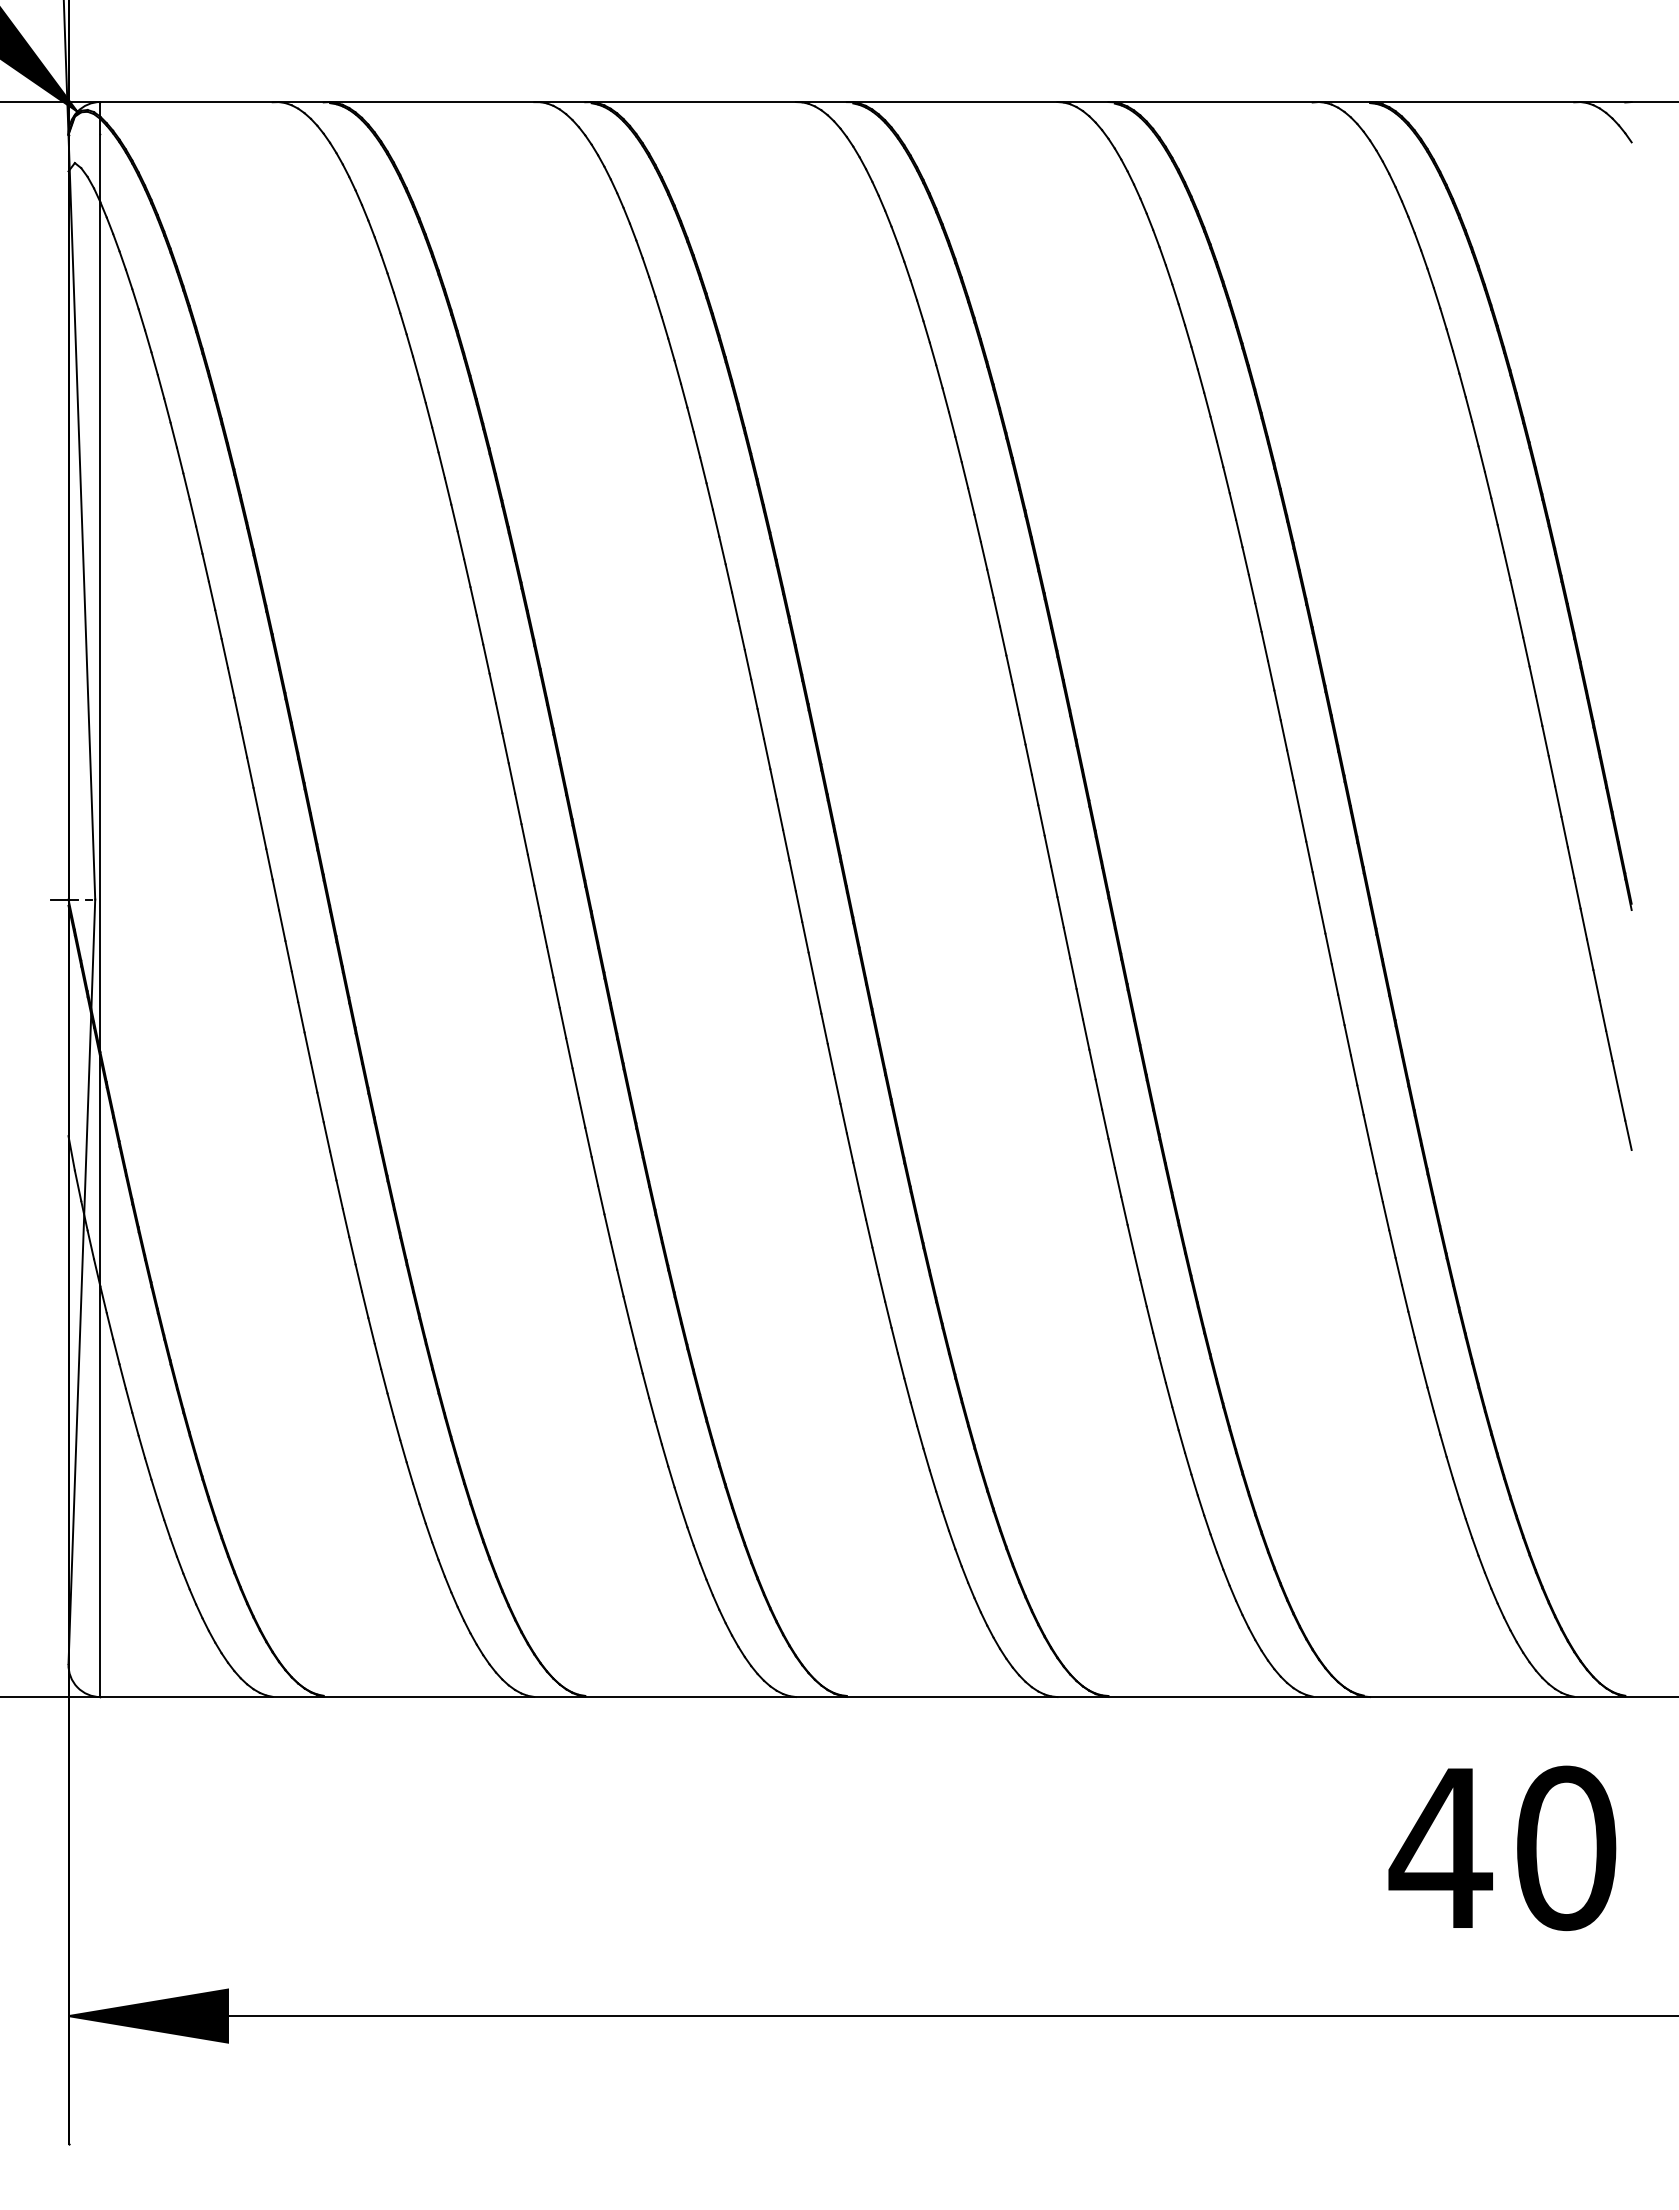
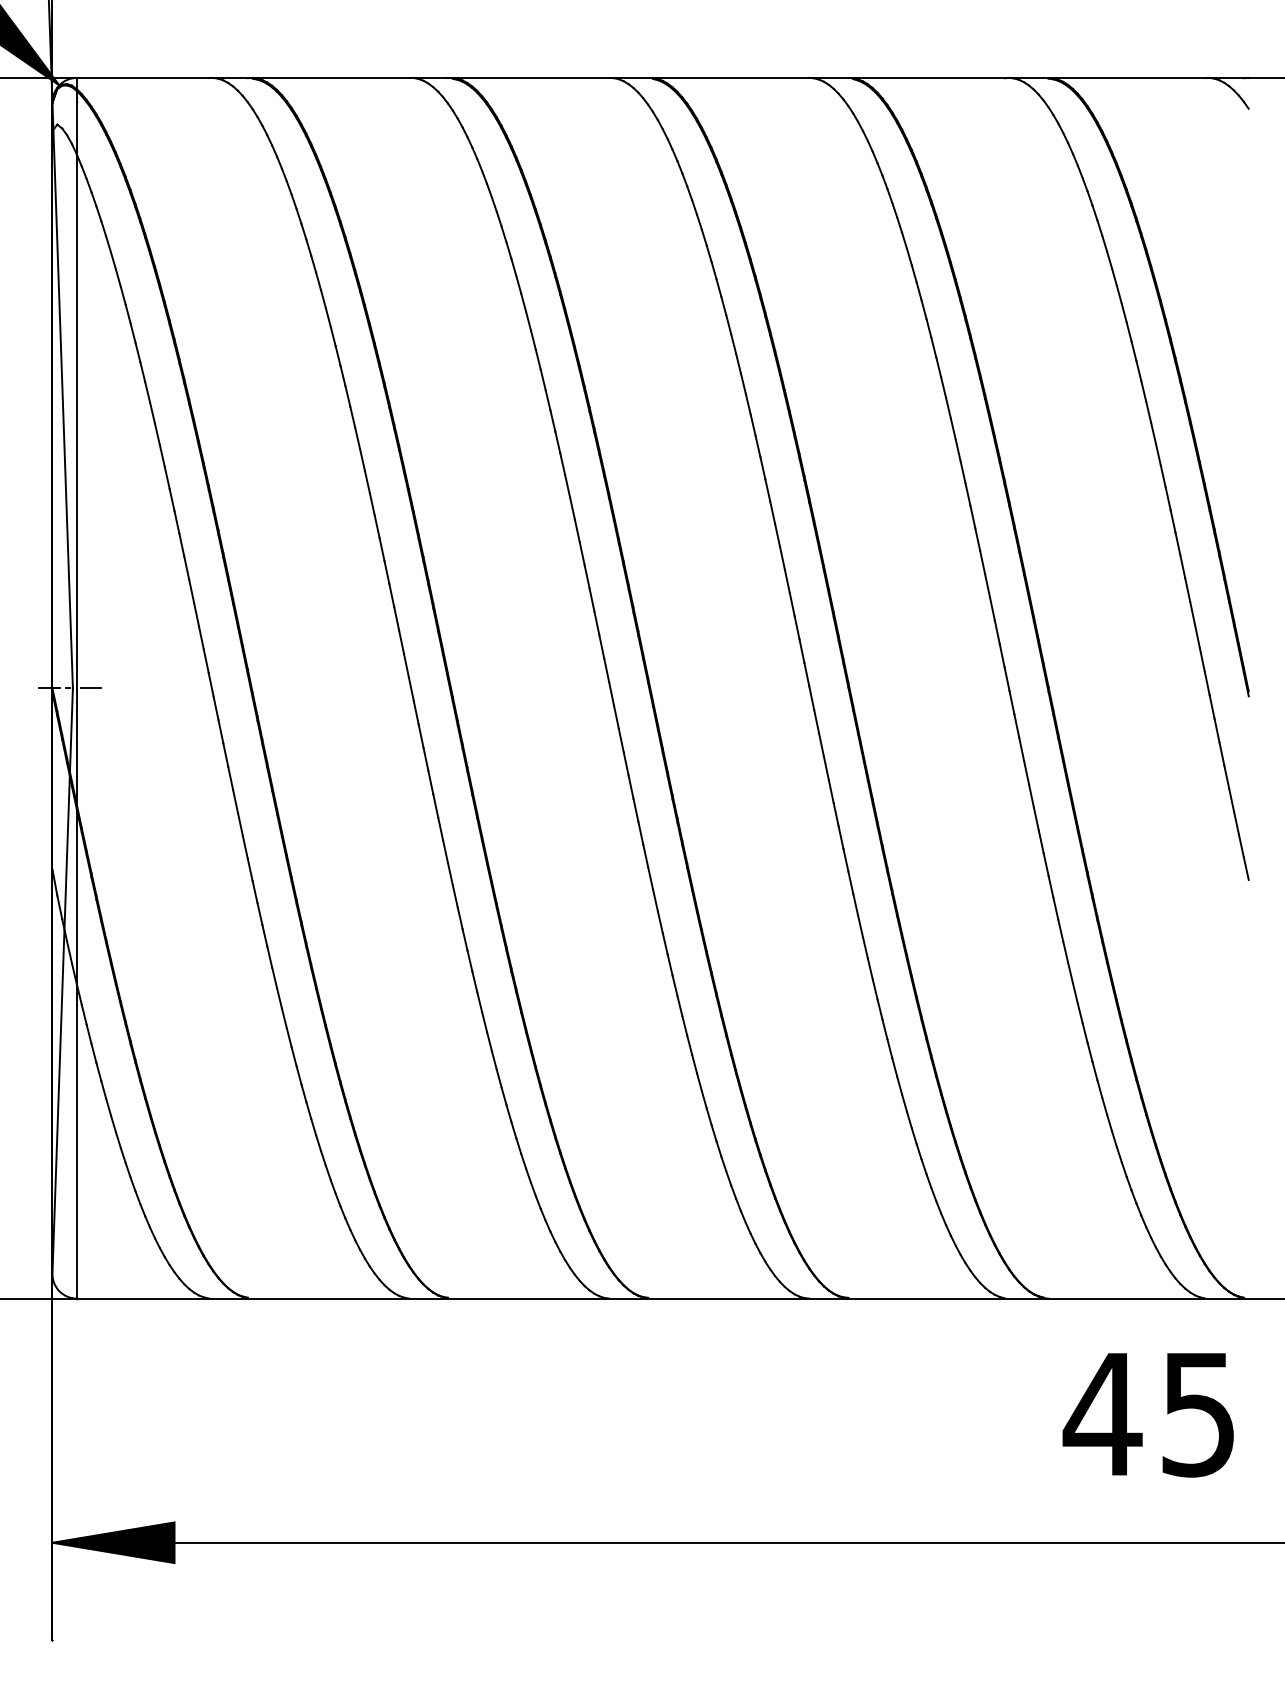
line: (118, 899) -> (90, 688), added
text: (1566, 1848) -> (1198, 1414), 40 -> 45

